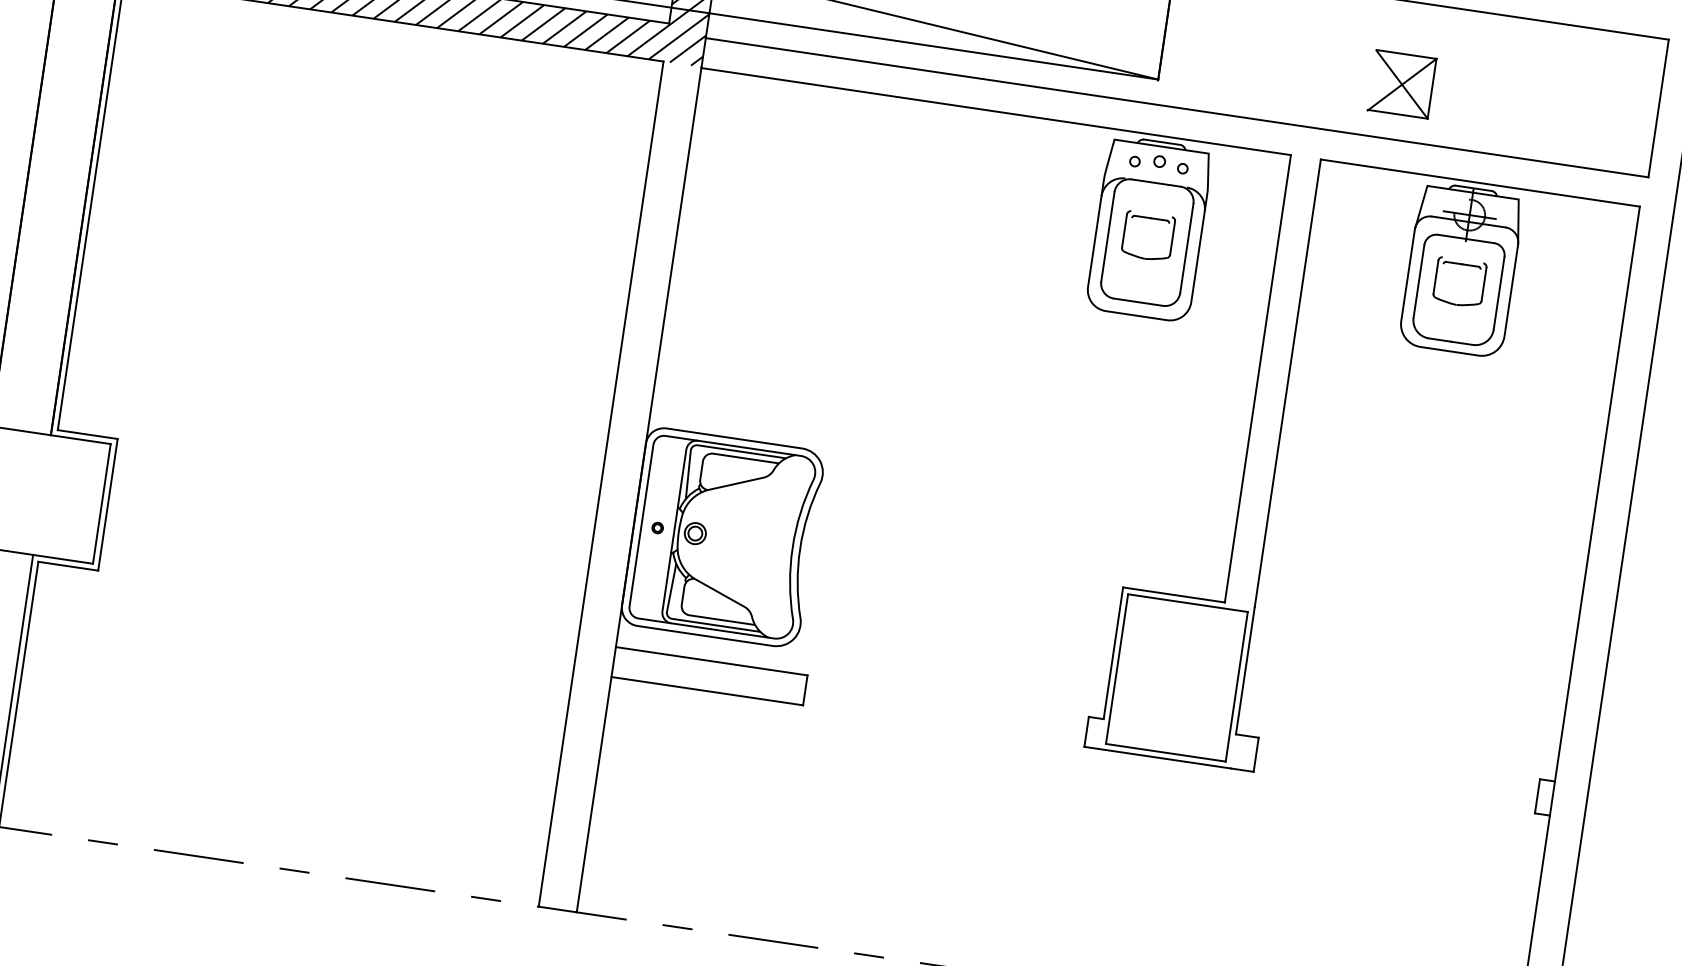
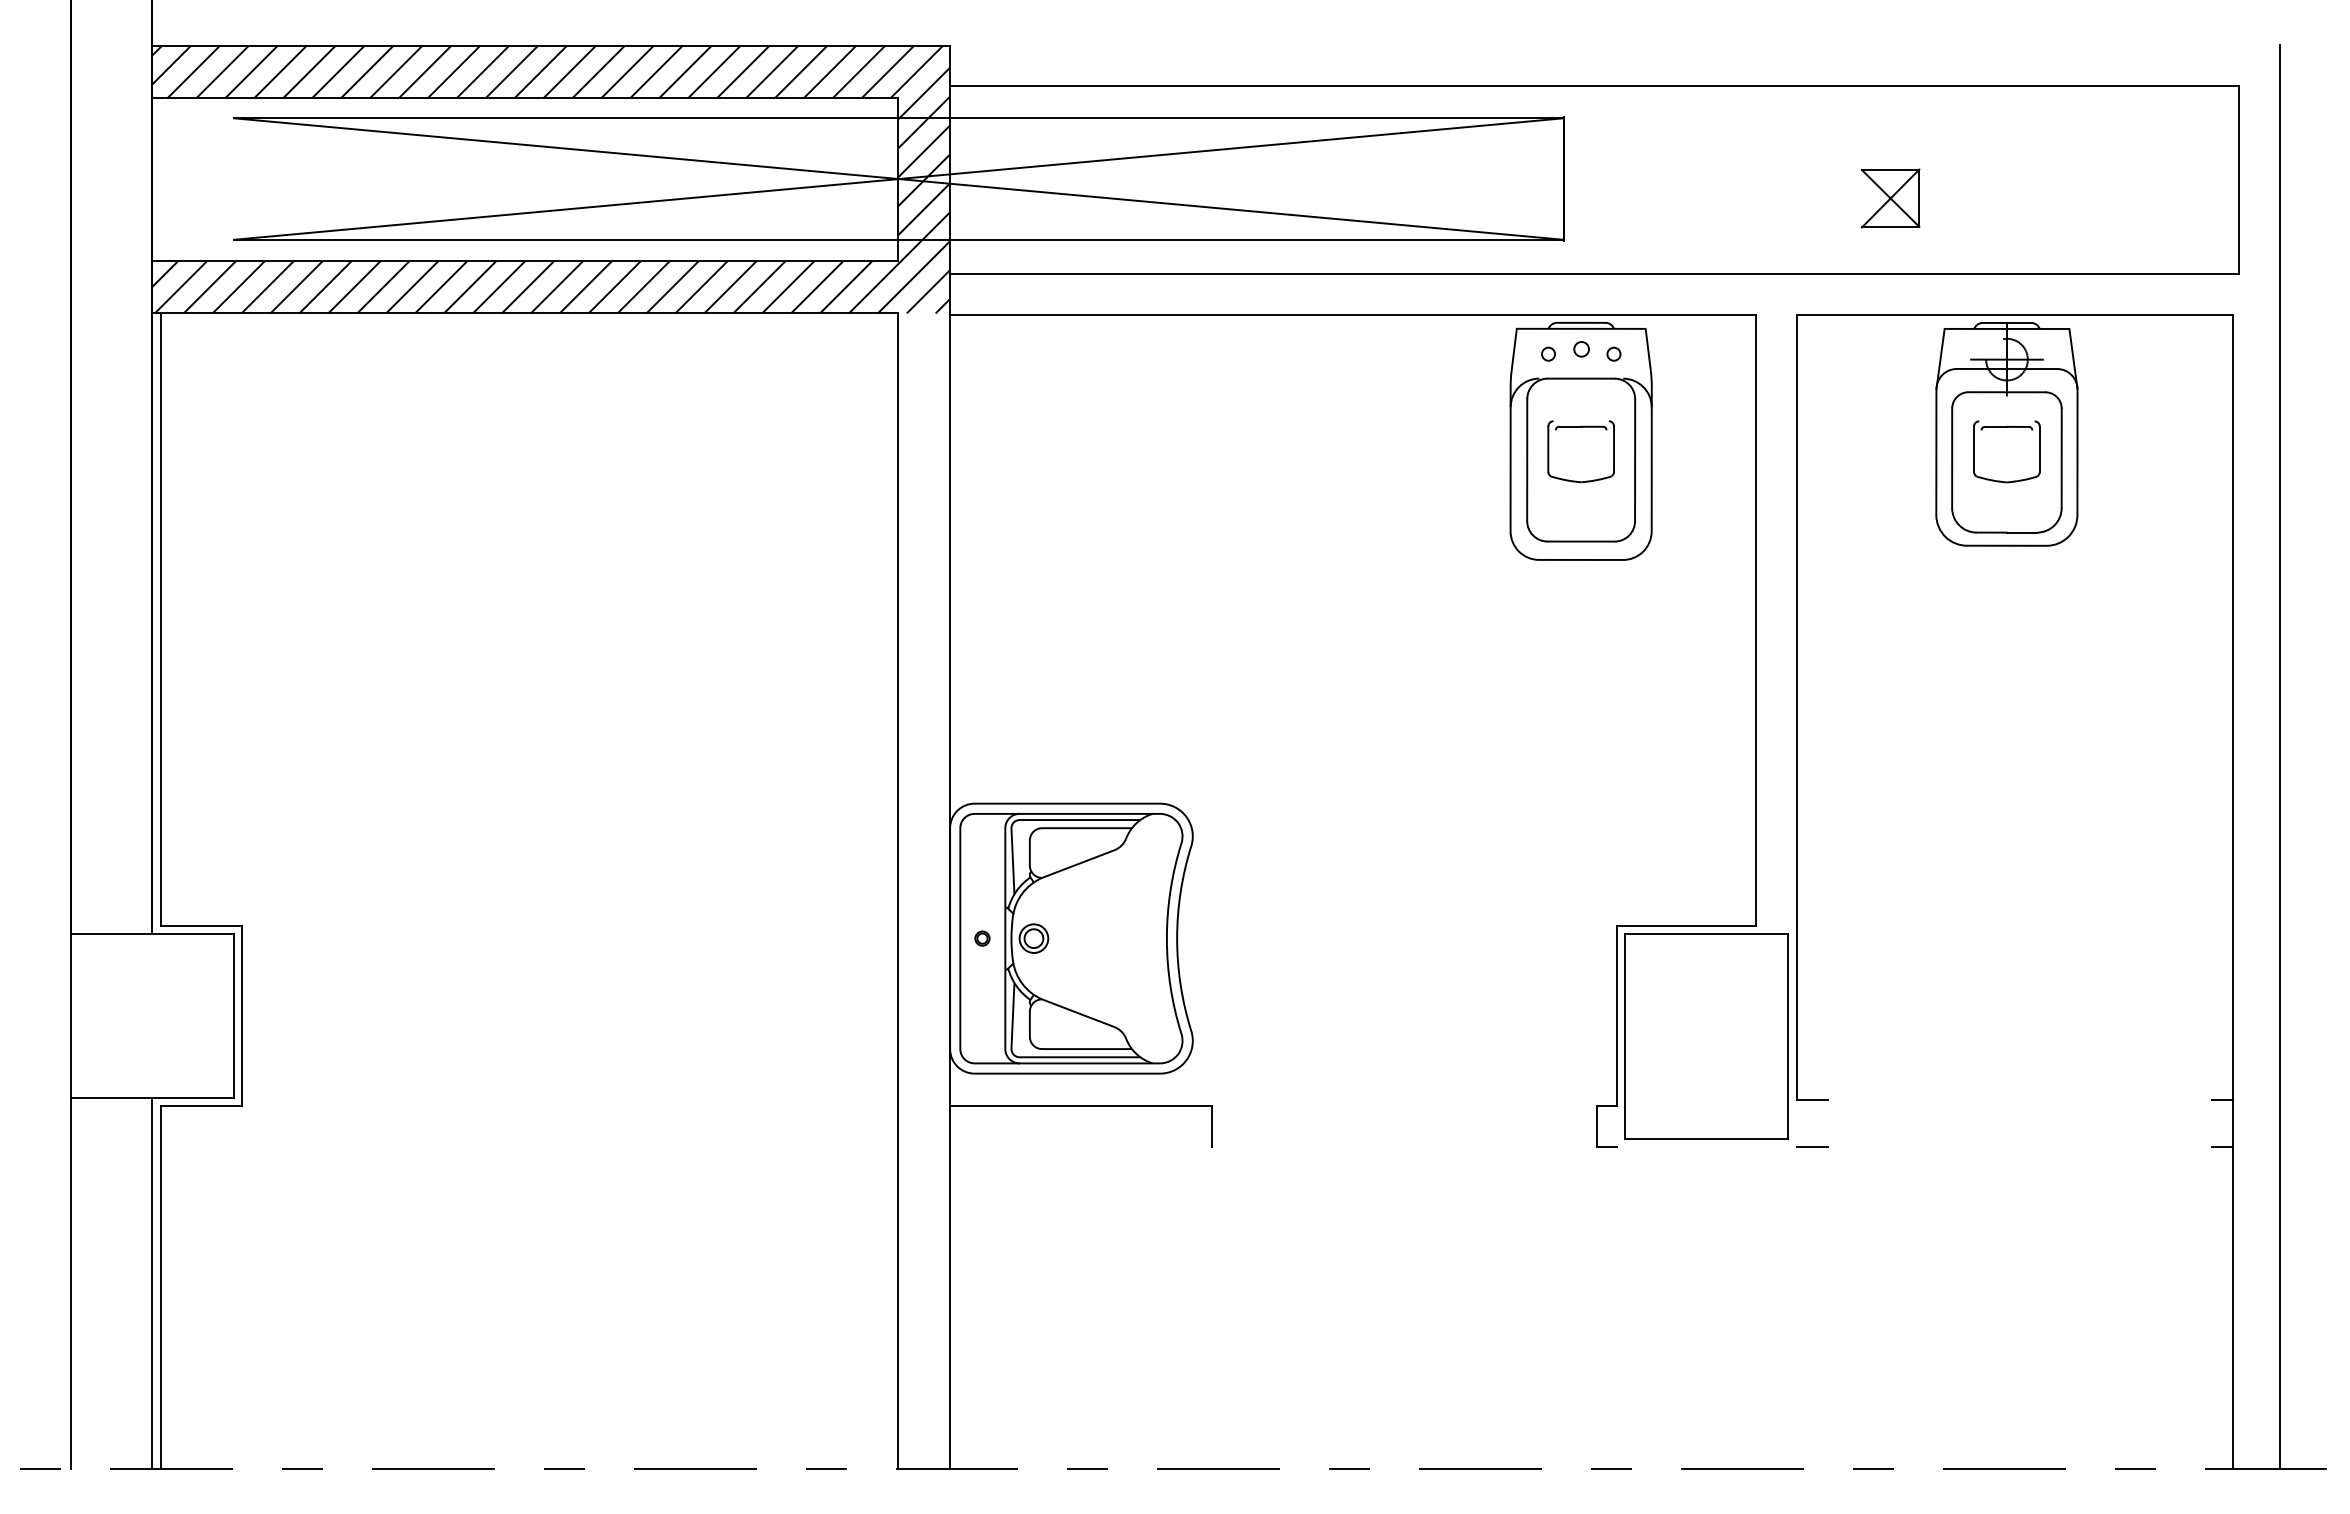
part: (1401, 84) -> (1890, 198), size x0.7
line: (707, 691) -> (1081, 1147), removed
line: (1255, 754) -> (1827, 1123), removed
line: (1164, 759) -> (1706, 1147), removed
line: (1537, 796) -> (2212, 1123), removed

